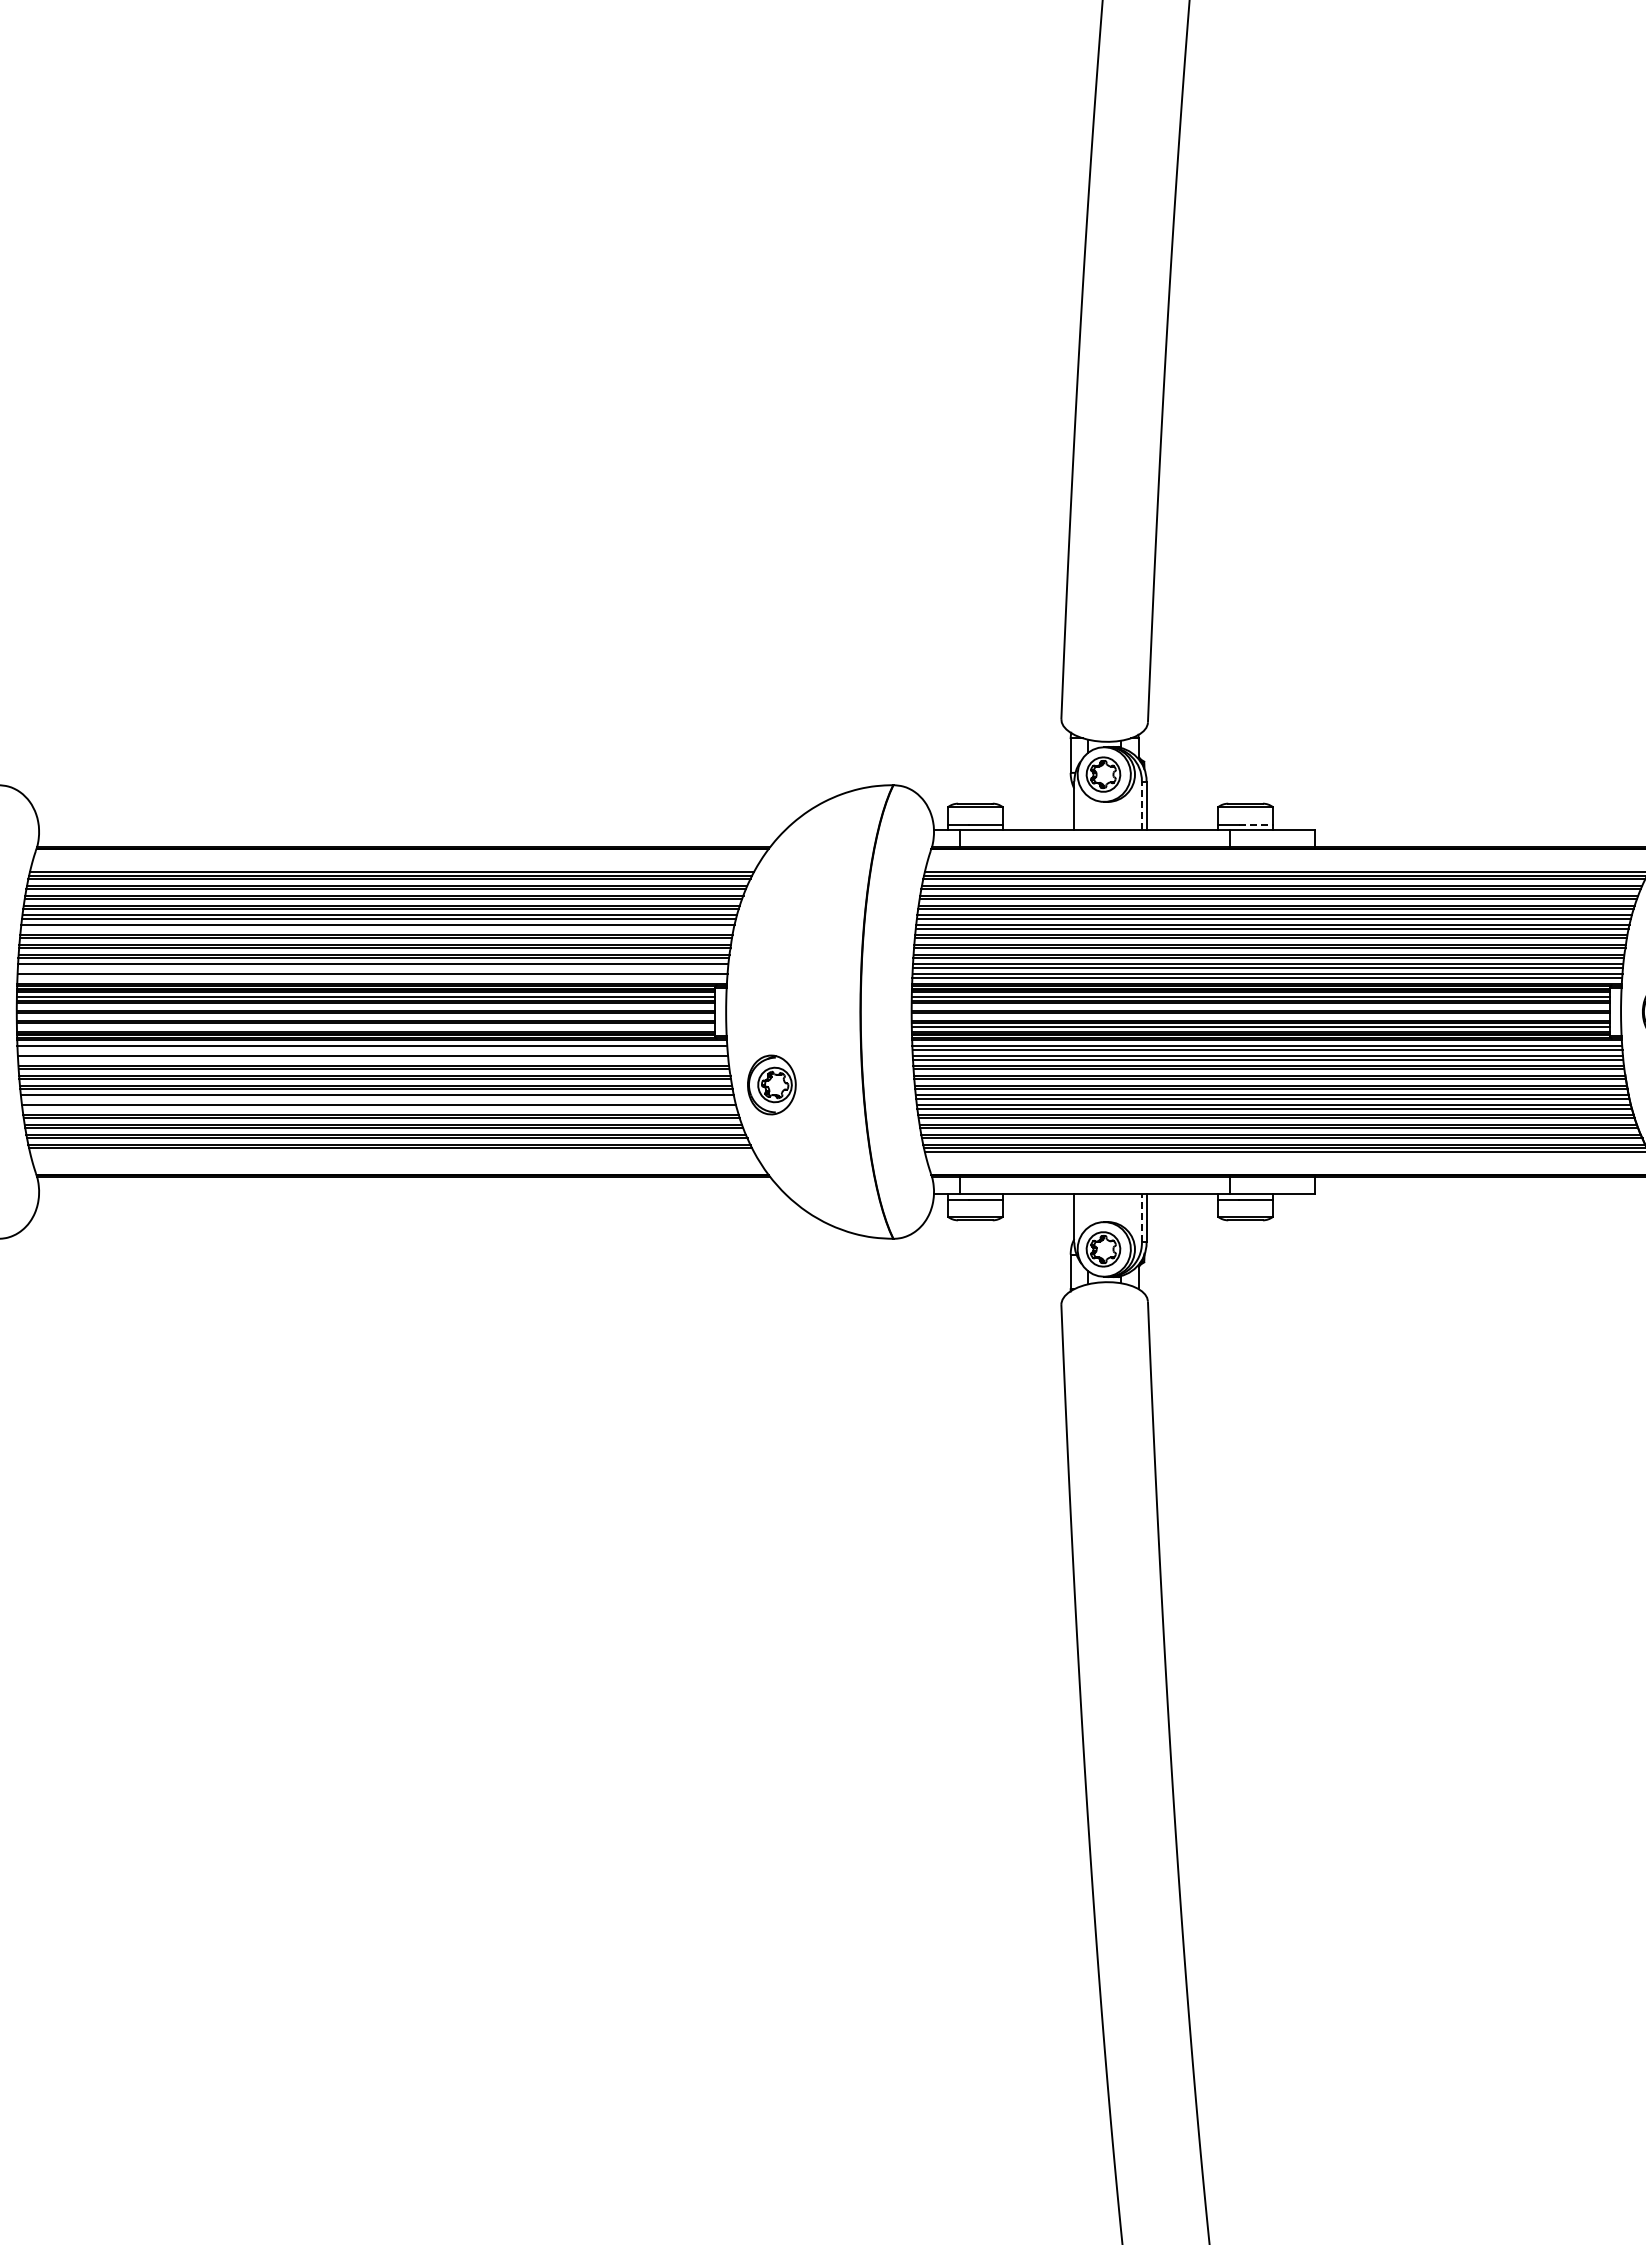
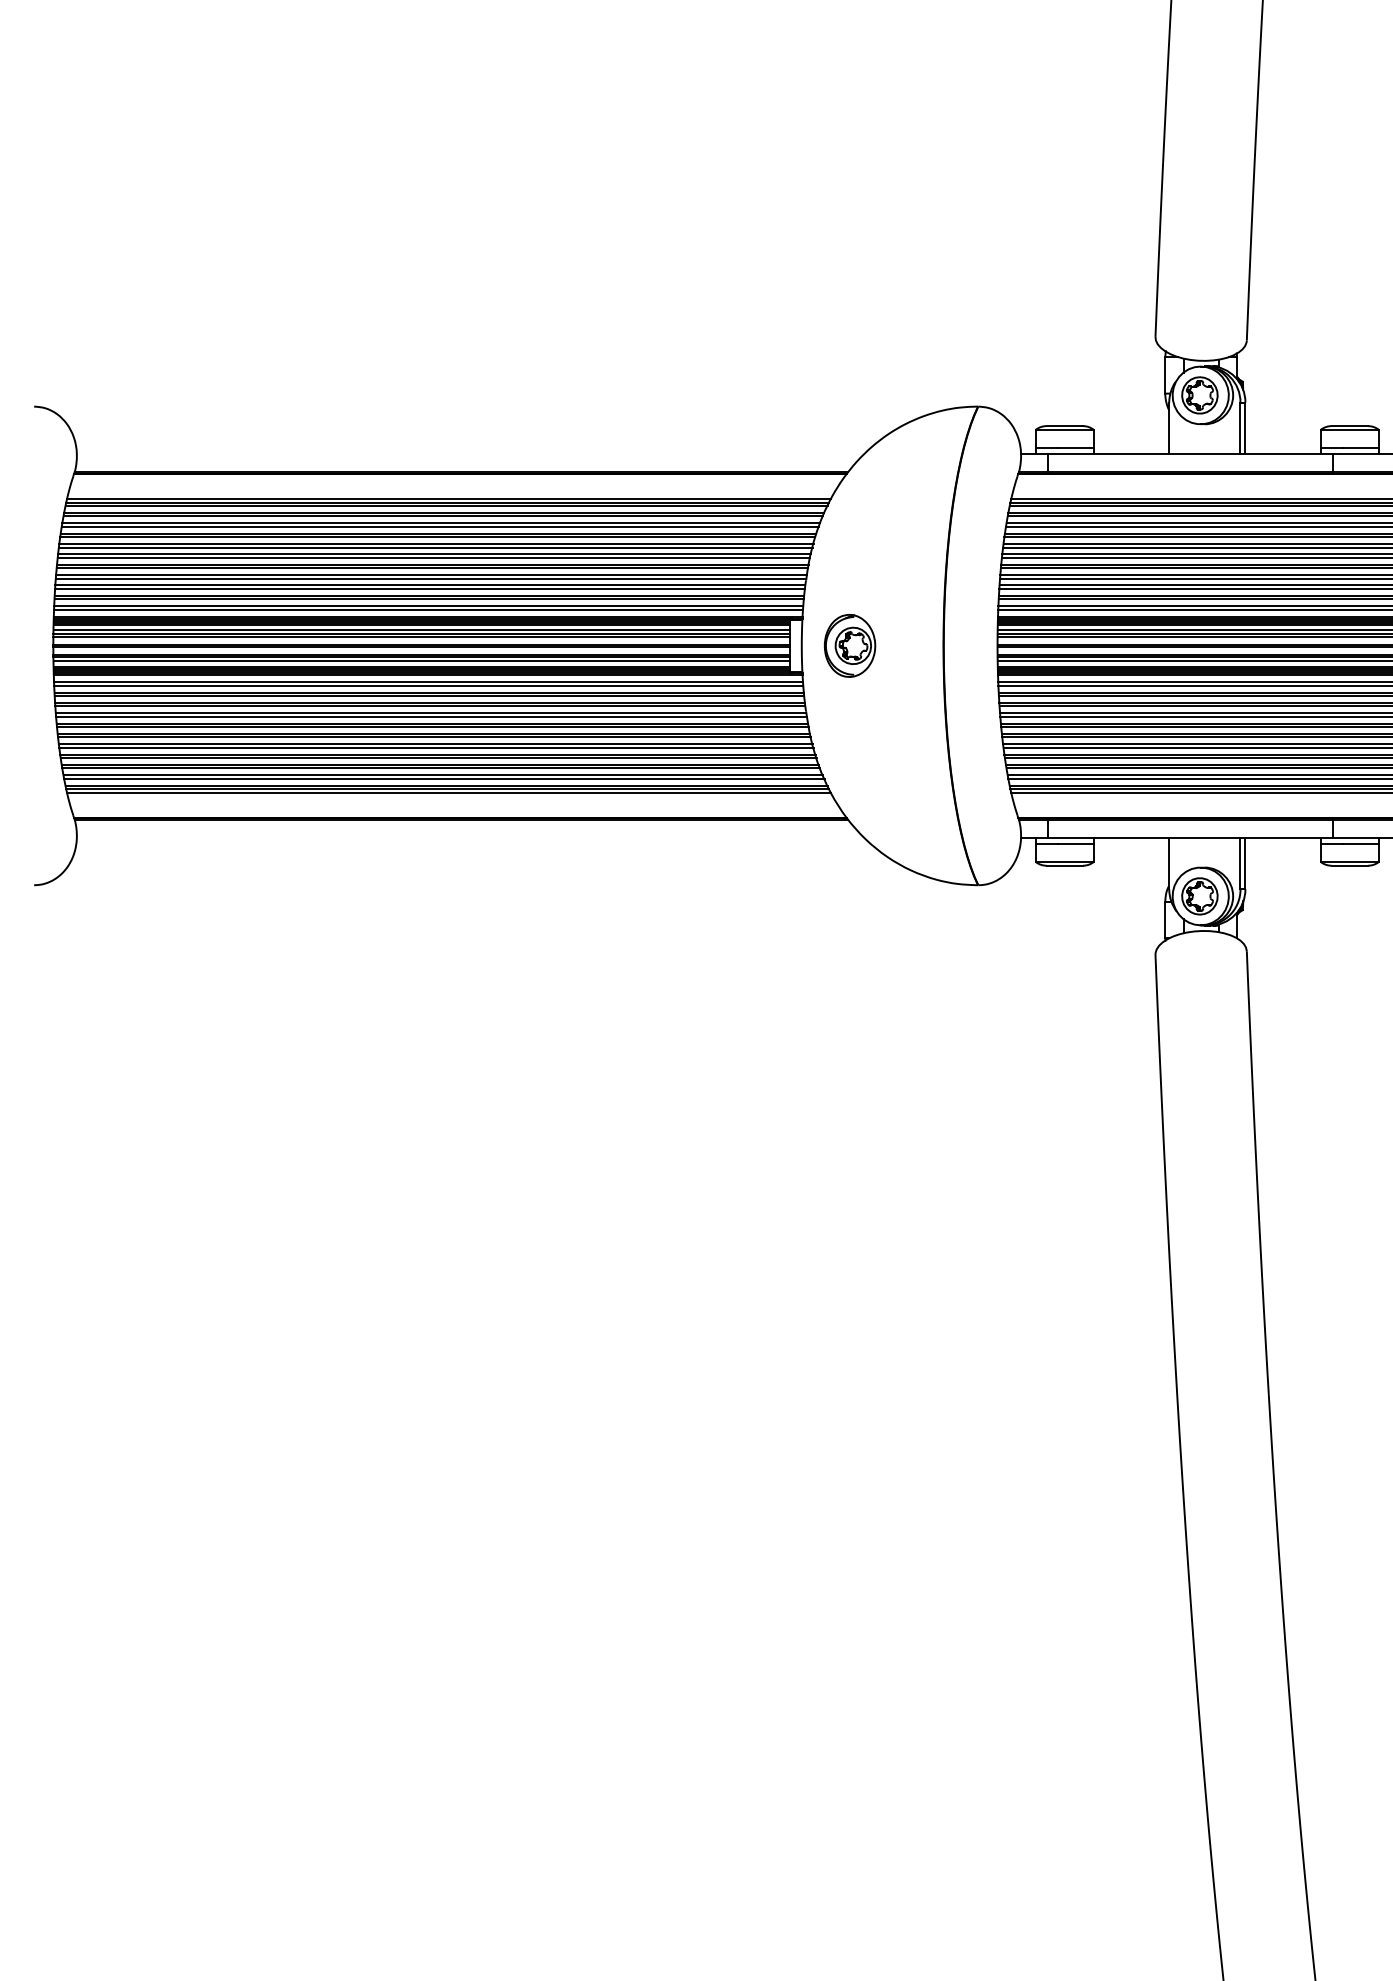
line: (1141, 805) -> (1240, 428), dashed -> solid
line: (1256, 824) -> (1361, 448), dashed -> solid
line: (376, 928) -> (432, 557), added
line: (372, 967) -> (428, 598), added
line: (372, 977) -> (428, 609), added
line: (365, 1026) -> (421, 661), added
line: (372, 1049) -> (428, 685), added
line: (373, 1059) -> (429, 696), added
part: (771, 1084) -> (849, 645), moved
line: (377, 1098) -> (433, 737), added
line: (379, 1108) -> (436, 747), added
line: (391, 1151) -> (448, 793), added
line: (1141, 1217) -> (1240, 862), dashed -> solid

